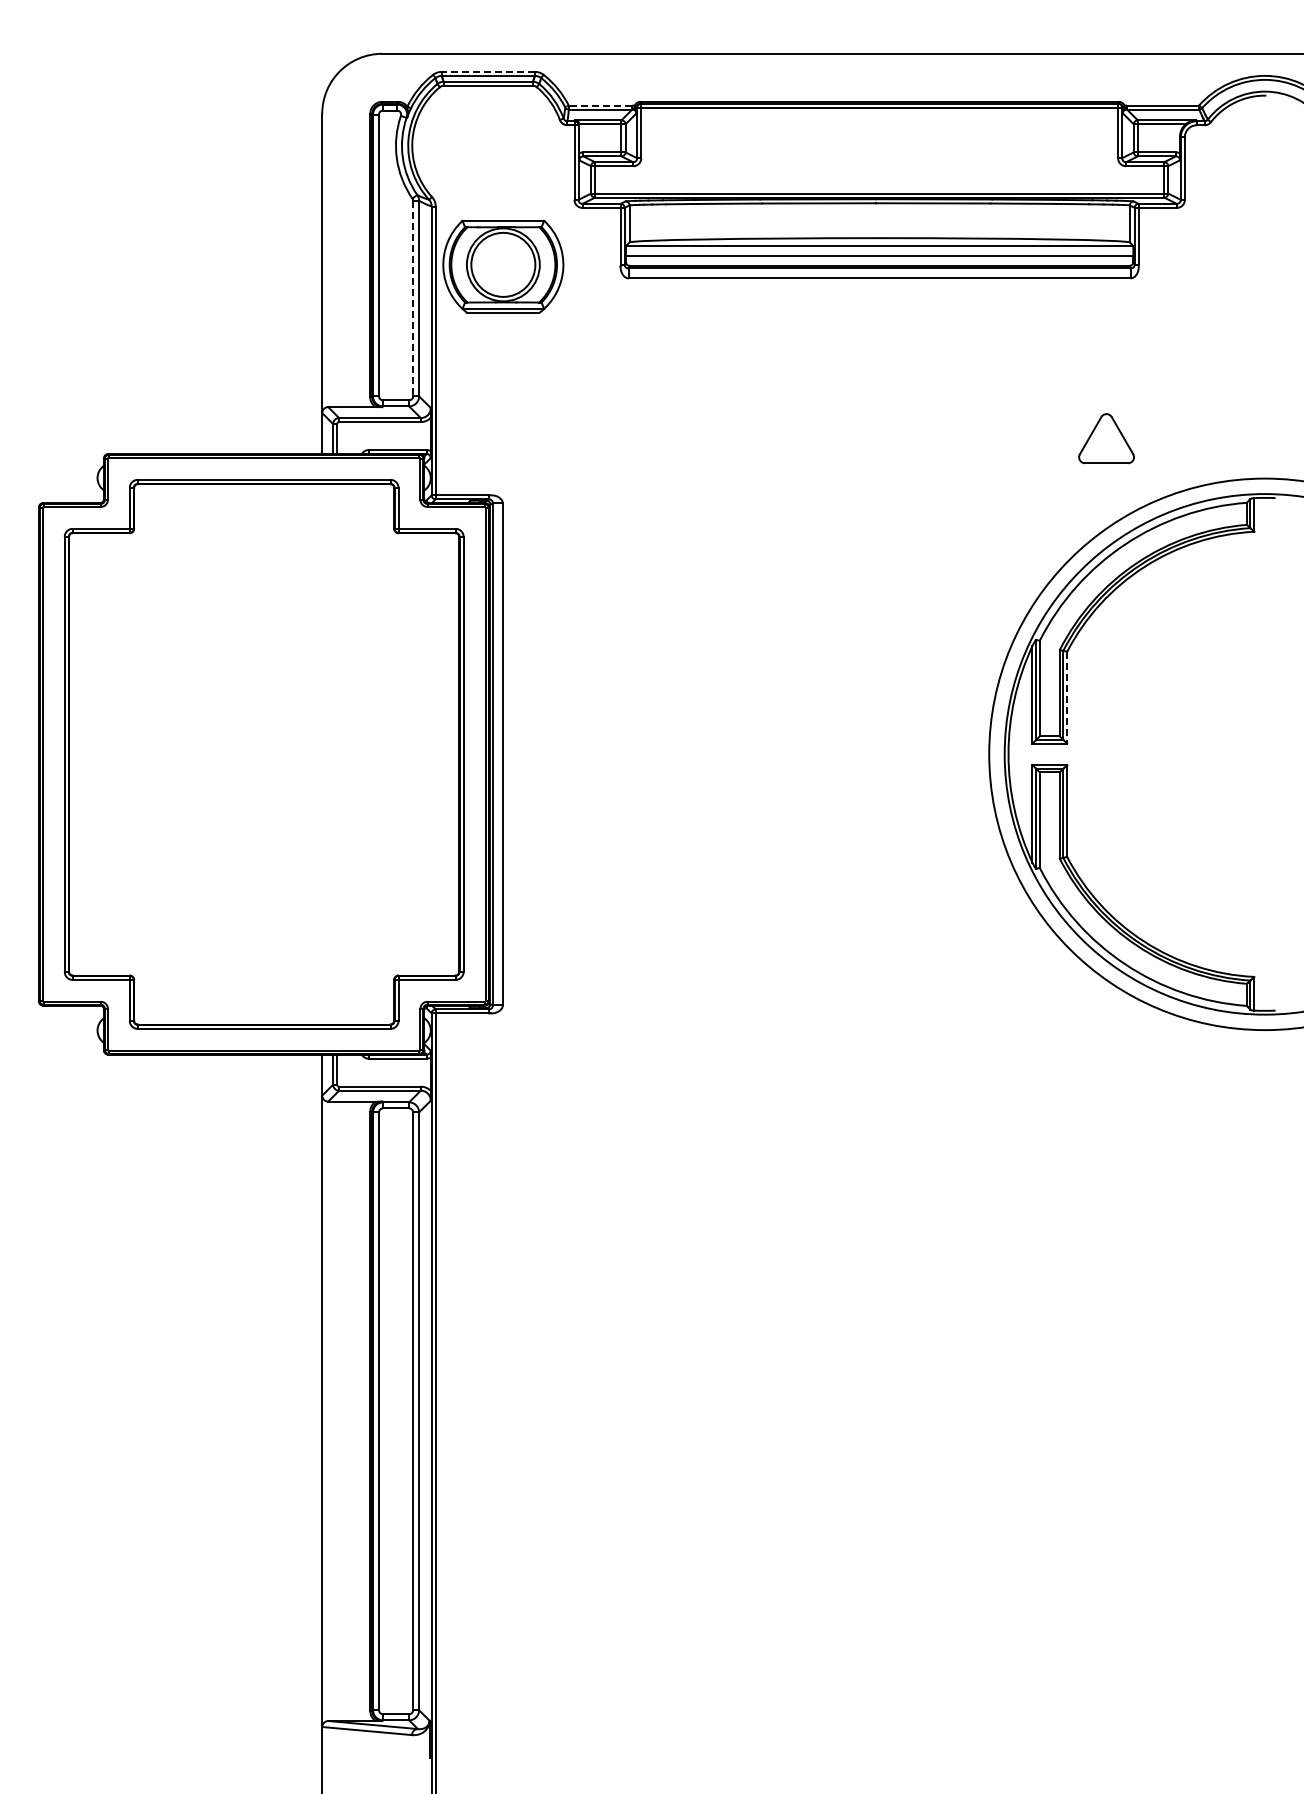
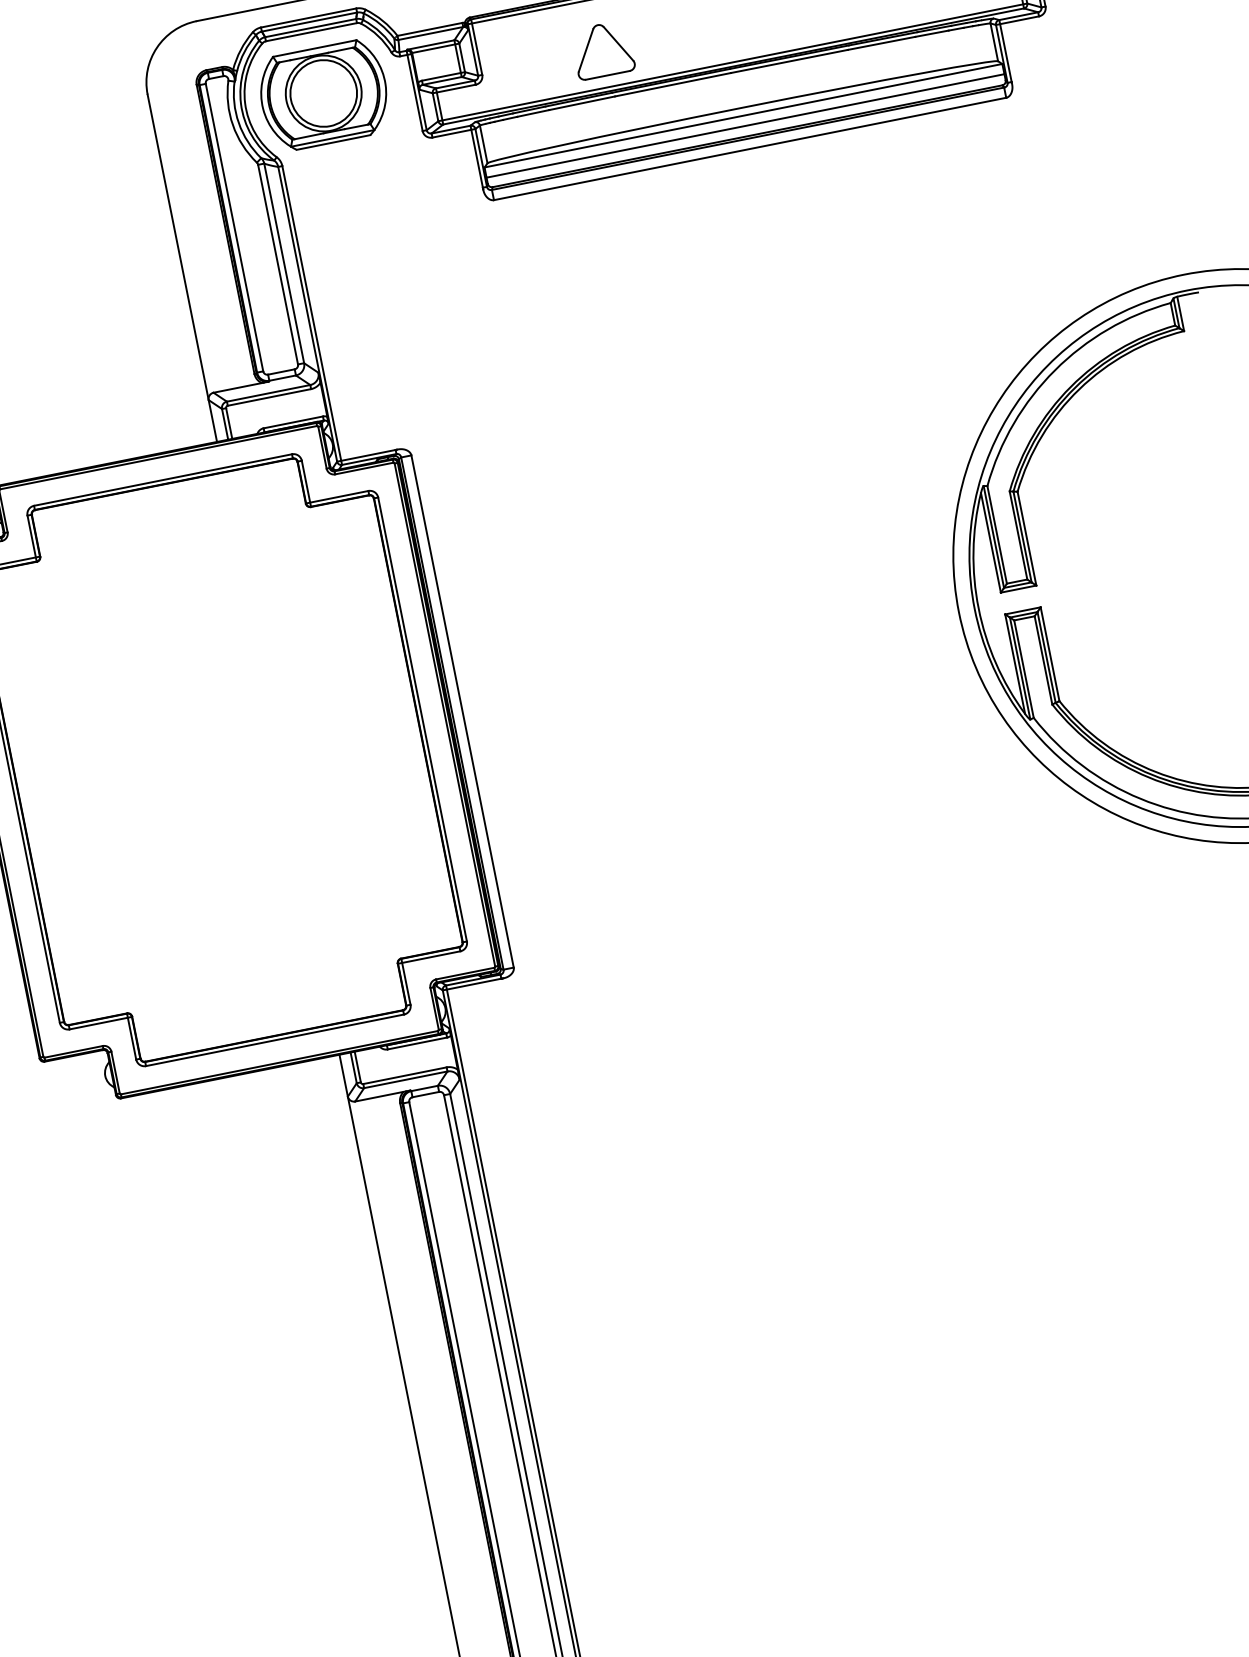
line: (488, 71) -> (308, 17), dashed -> solid
line: (600, 105) -> (429, 29), dashed -> solid
part: (503, 266) -> (324, 95), moved
line: (413, 298) -> (278, 264), dashed -> solid
part: (1106, 438) -> (602, 50), moved
line: (1067, 697) -> (1027, 538), dashed -> solid

